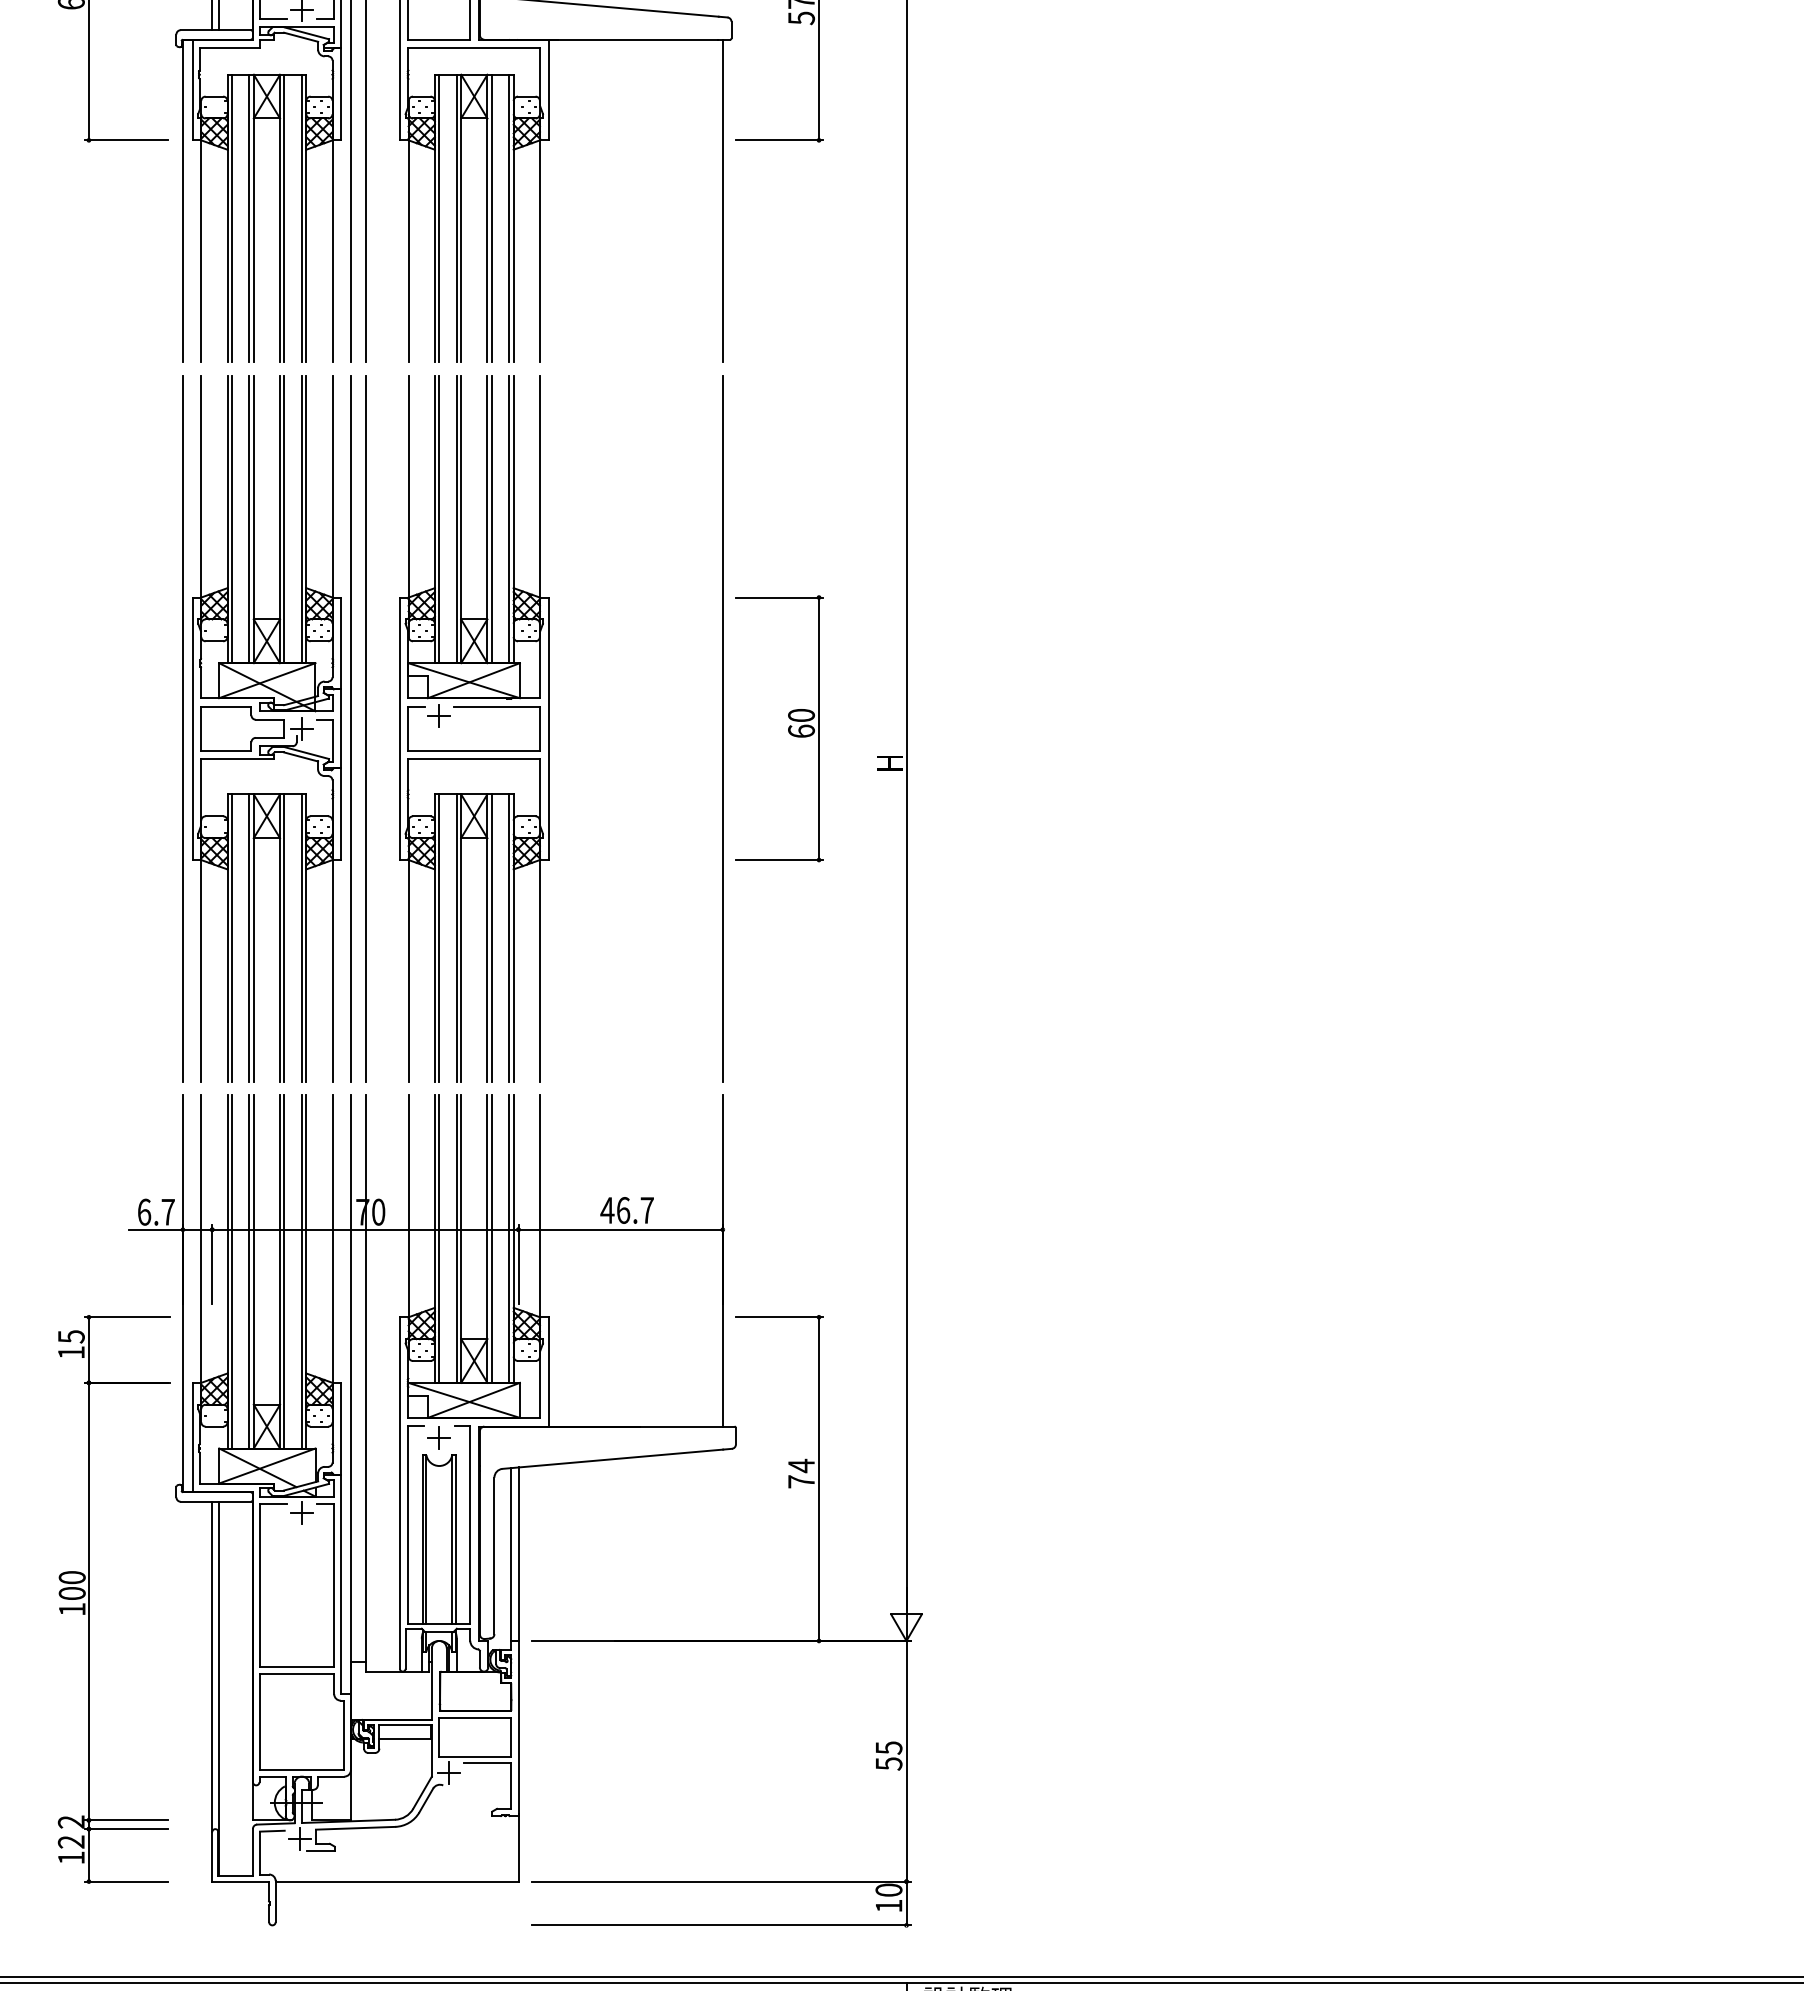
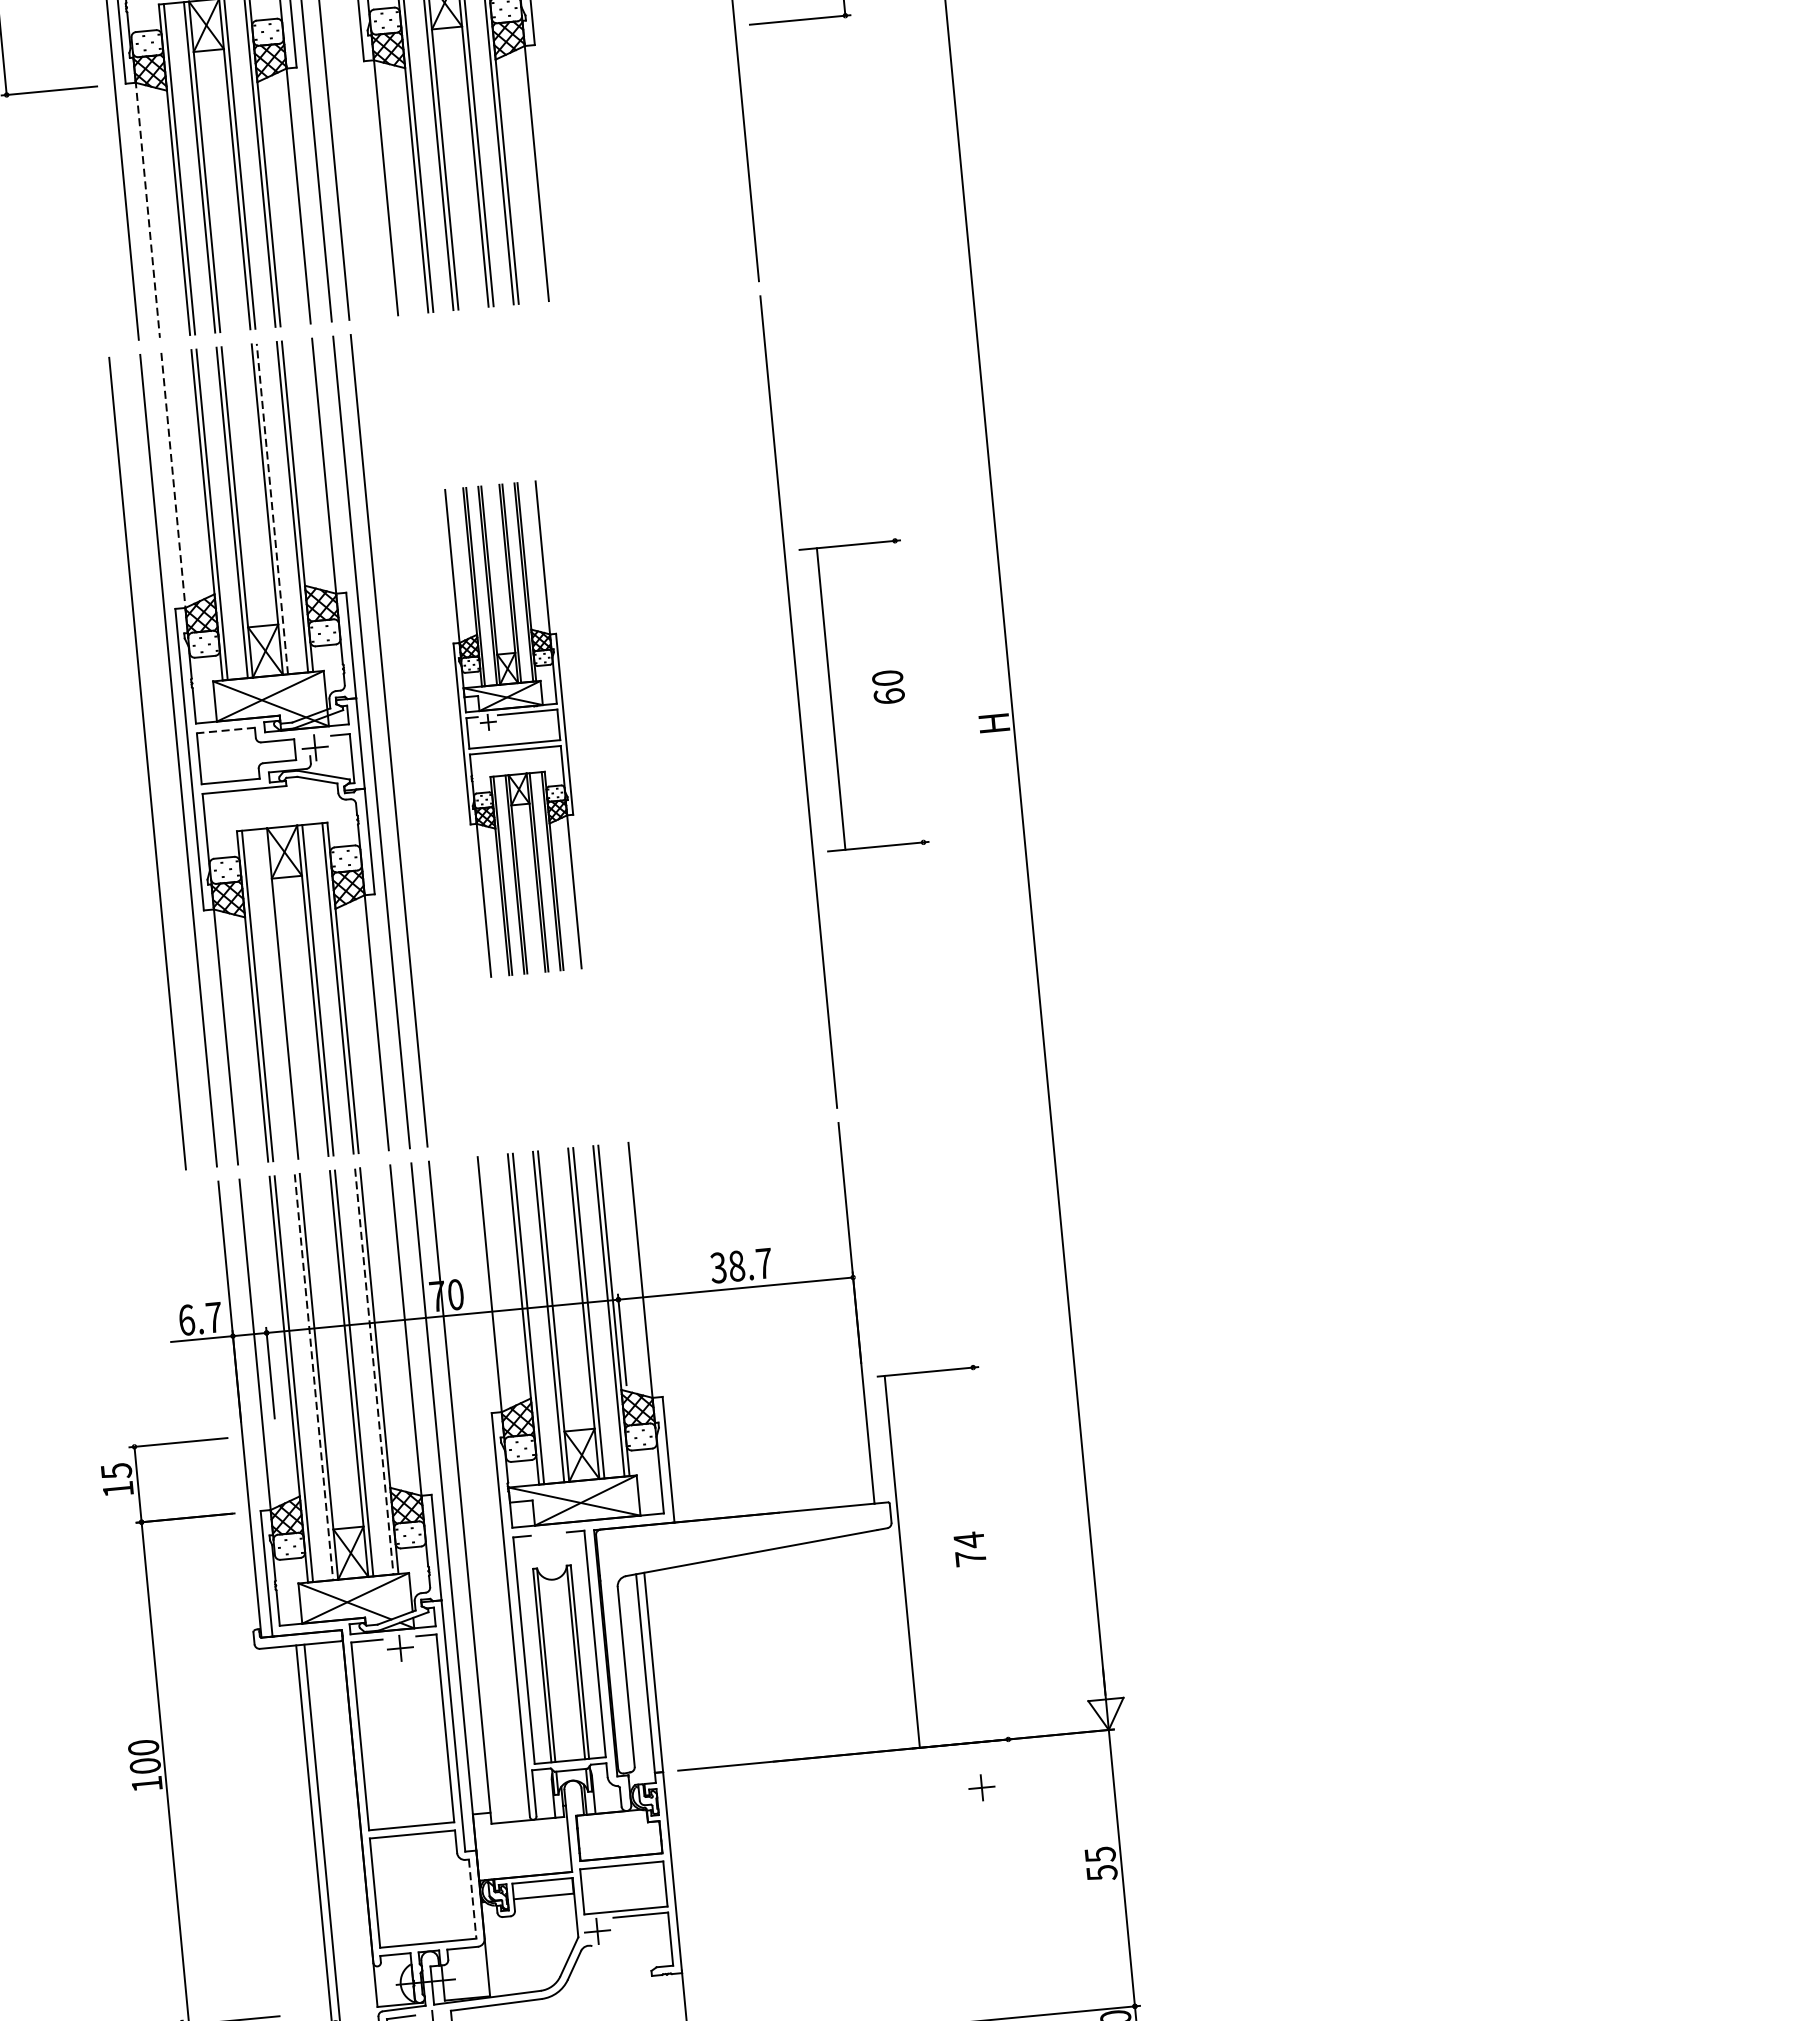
line: (201, 250) -> (147, 209), solid -> dashed
line: (201, 487) -> (173, 481), solid -> dashed
line: (284, 519) -> (272, 509), solid -> dashed
line: (225, 706) -> (225, 730), solid -> dashed
line: (155, 728) -> (147, 763), added
part: (474, 728) -> (513, 728), size x0.6
line: (819, 728) -> (831, 698), moved
line: (249, 938) -> (277, 994), removed
text: (615, 1210) -> (727, 1267), 46.7 -> 38.7
line: (249, 1271) -> (313, 1376), solid -> dashed
line: (301, 1271) -> (373, 1371), solid -> dashed
part: (438, 1437) -> (980, 1787), moved
line: (819, 1479) -> (902, 1562), moved
line: (343, 1735) -> (472, 1899), solid -> dashed

